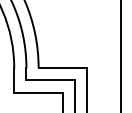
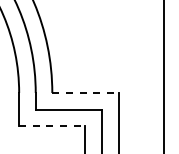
line: (63, 67) -> (85, 92), solid -> dashed
line: (38, 92) -> (52, 126), solid -> dashed

